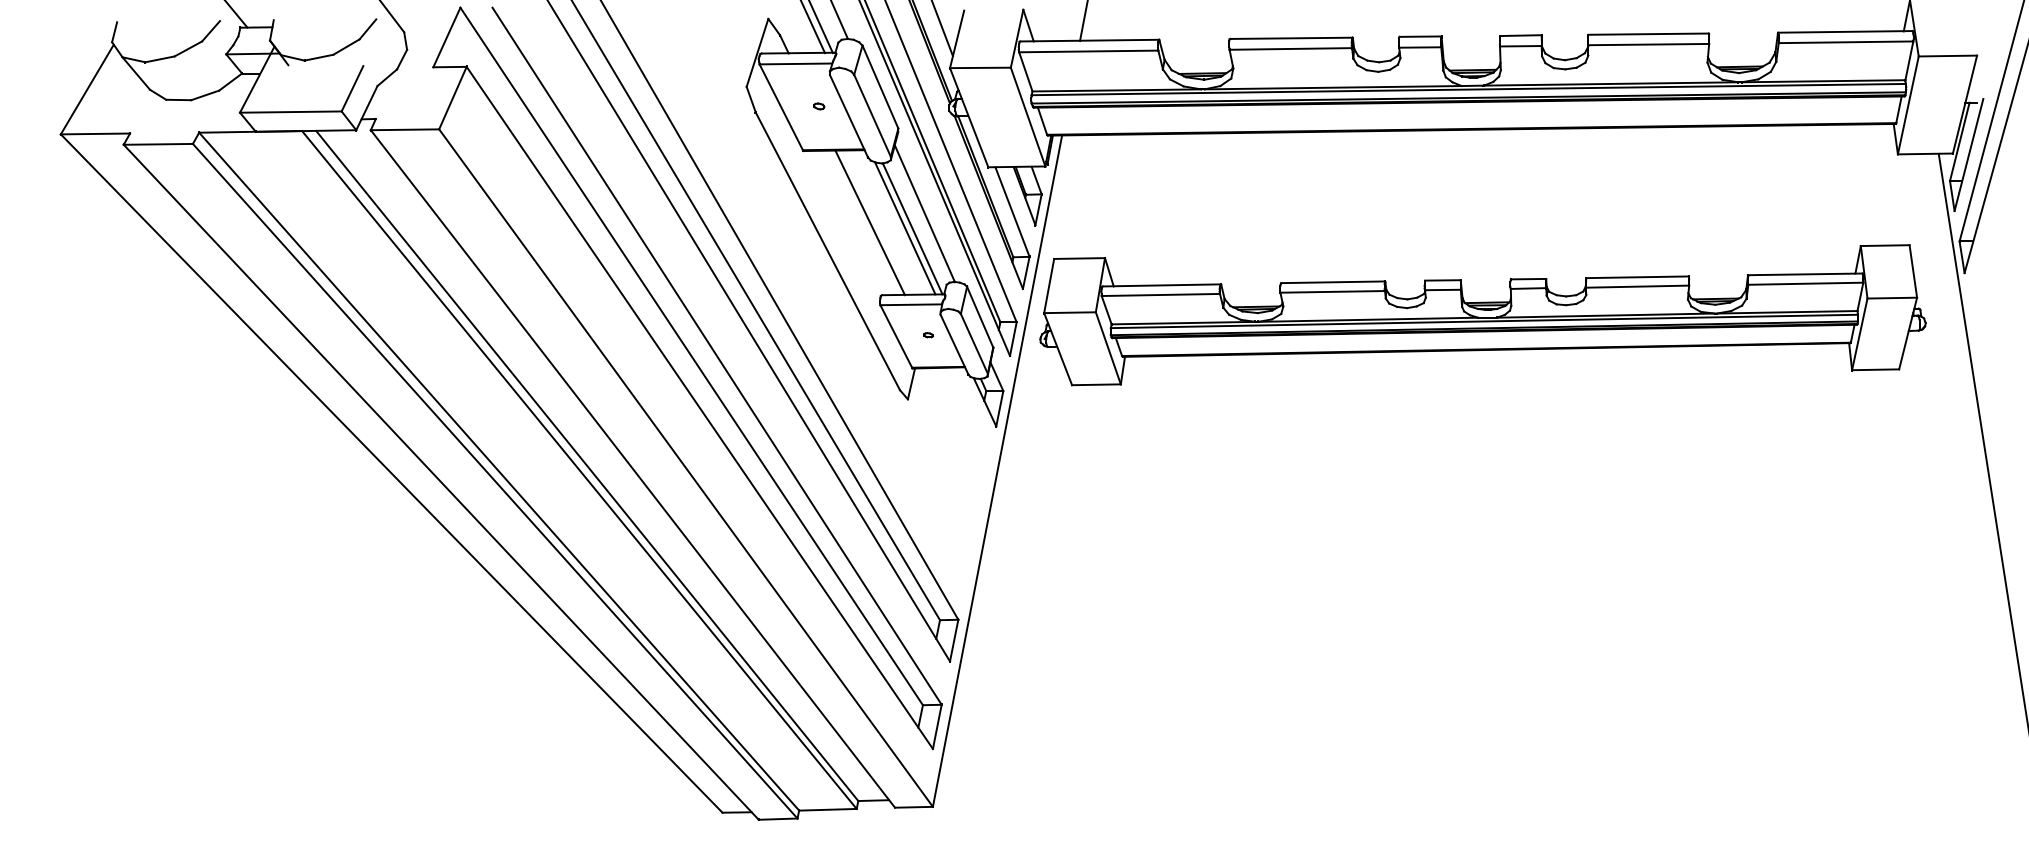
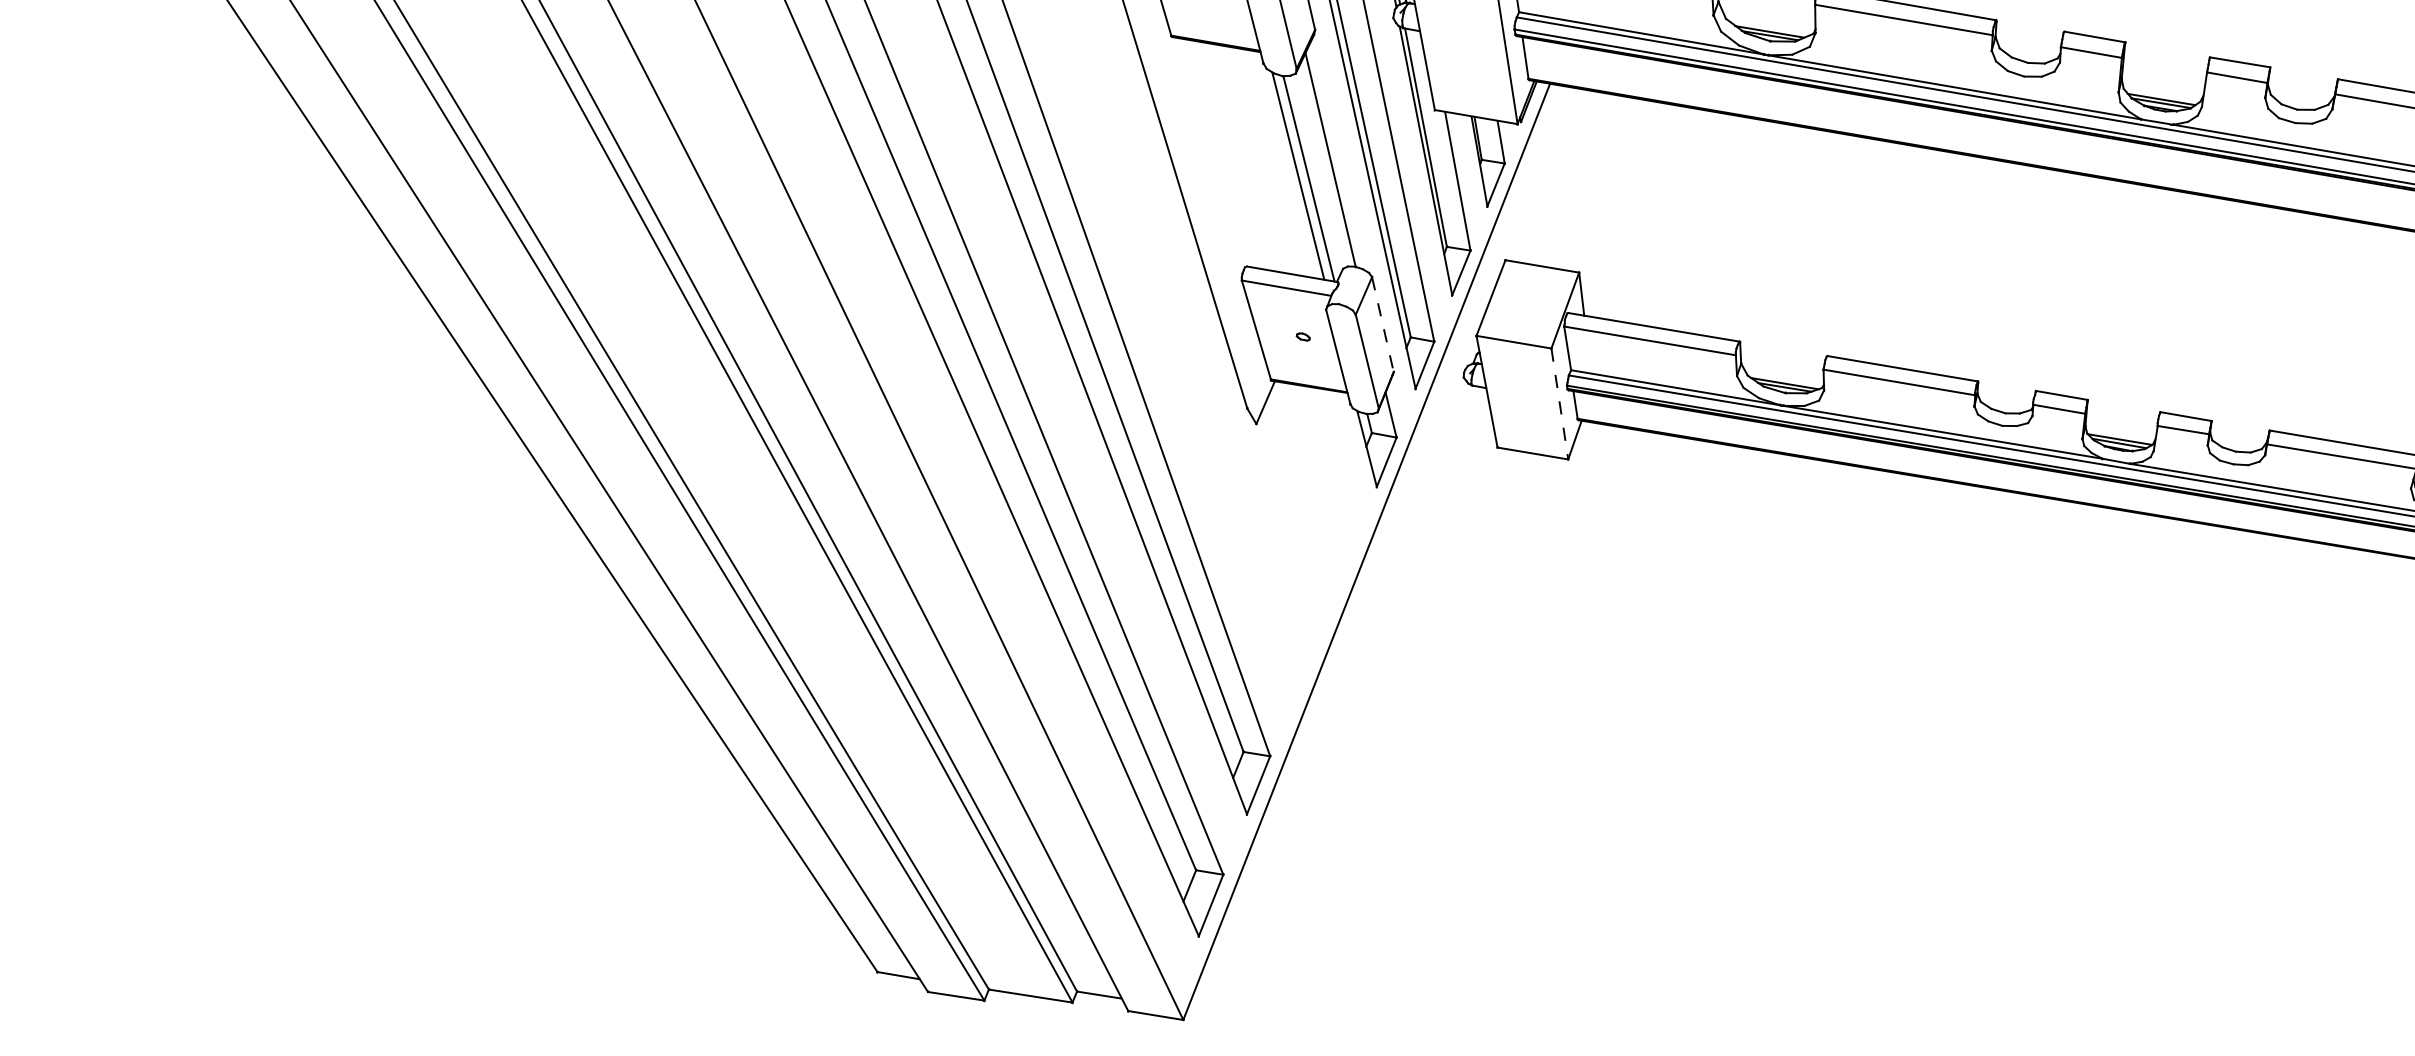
line: (870, 222) -> (1249, 158), removed
line: (980, 317) -> (1383, 325), solid -> dashed
line: (1108, 348) -> (1560, 404), solid -> dashed

